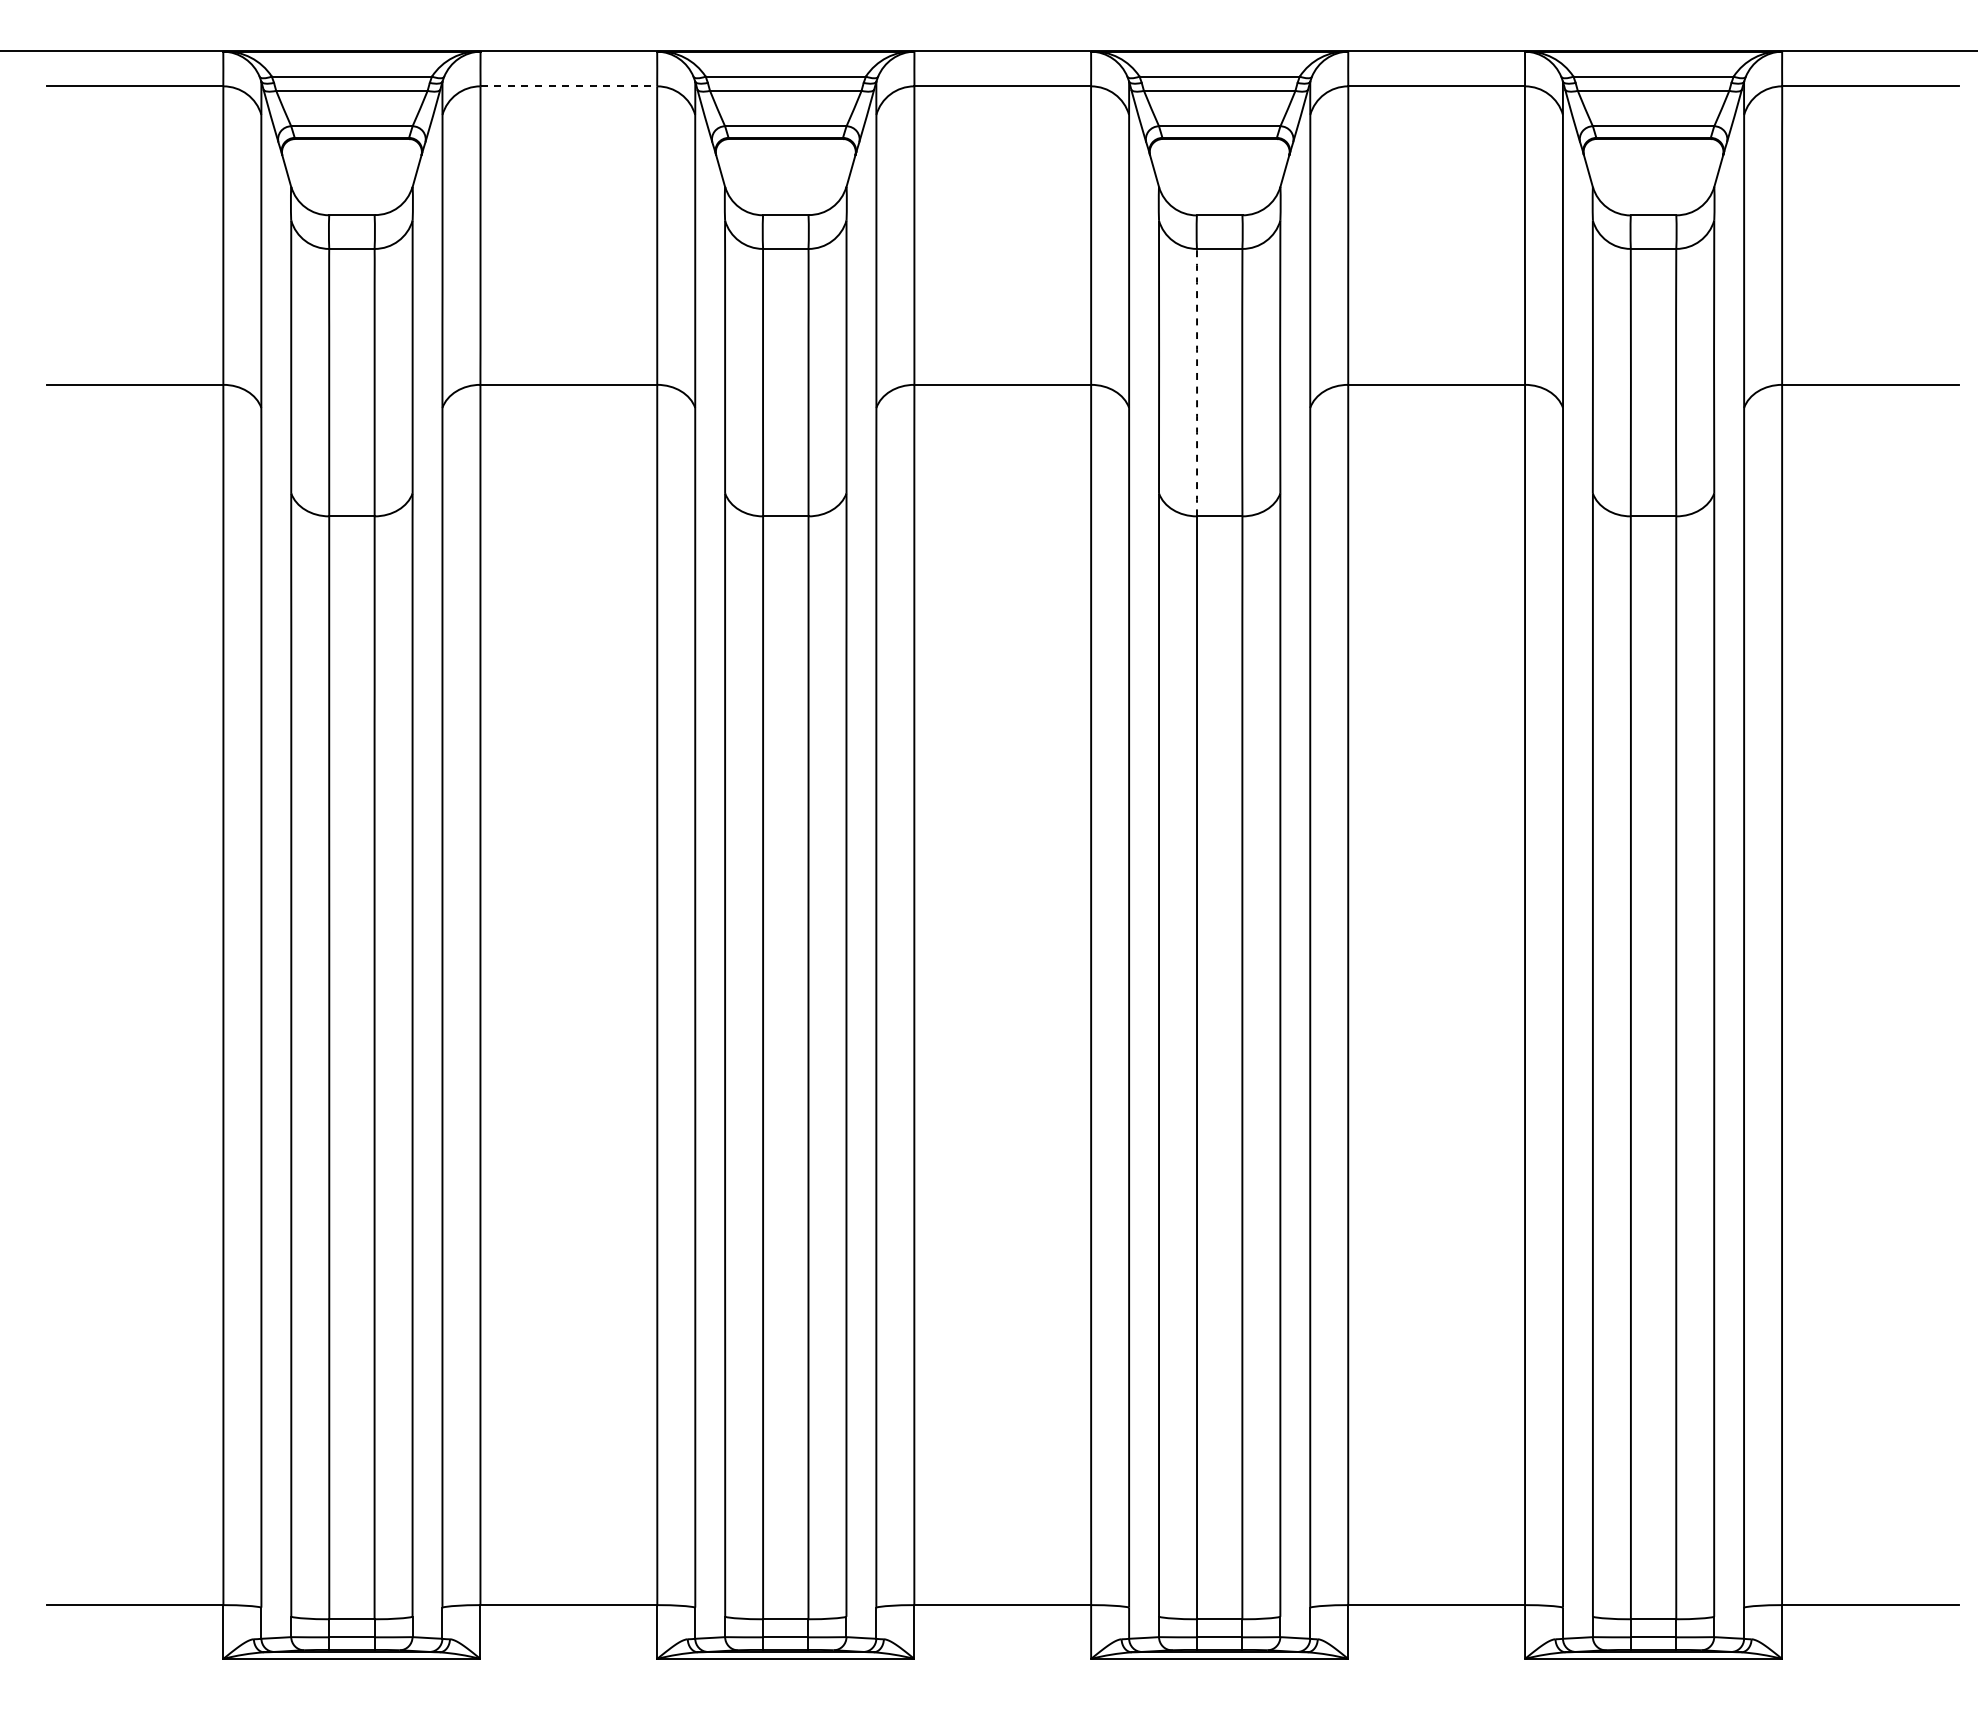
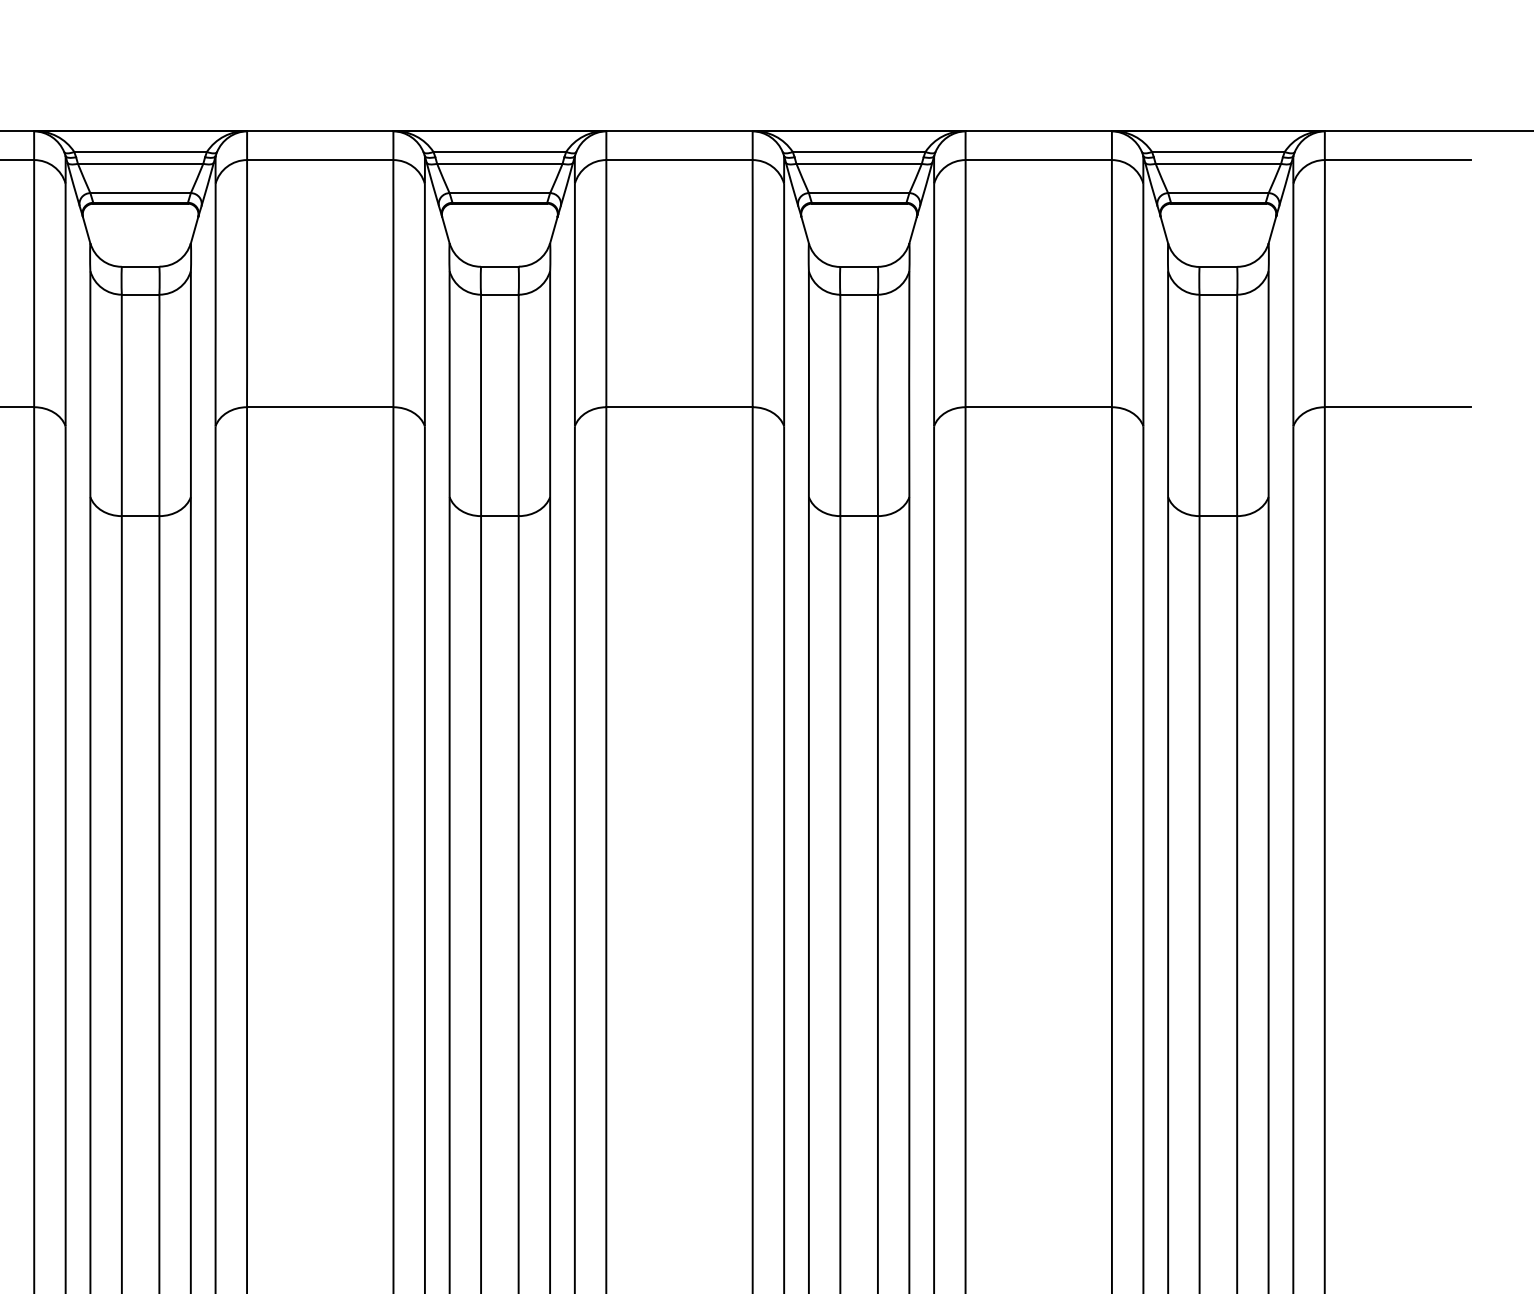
line: (569, 86) -> (320, 160), dashed -> solid
arc: (1197, 382) -> (840, 405), dashed -> solid

